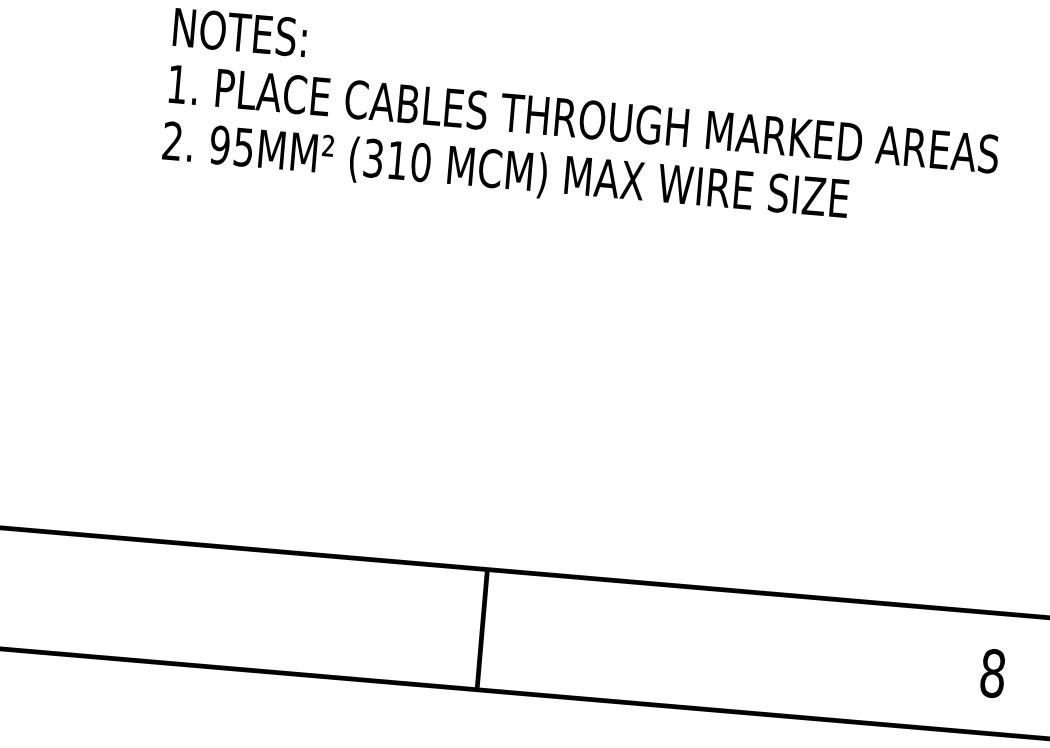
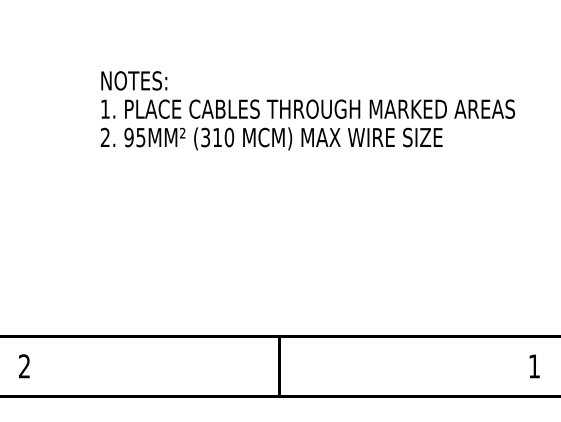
text: (993, 673) -> (534, 366), 8 -> 1

